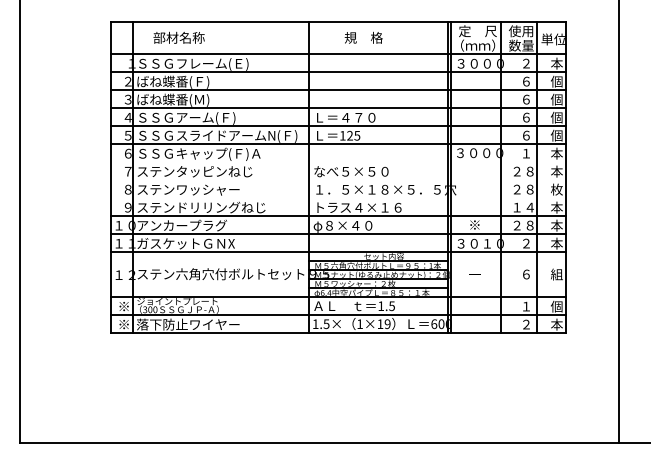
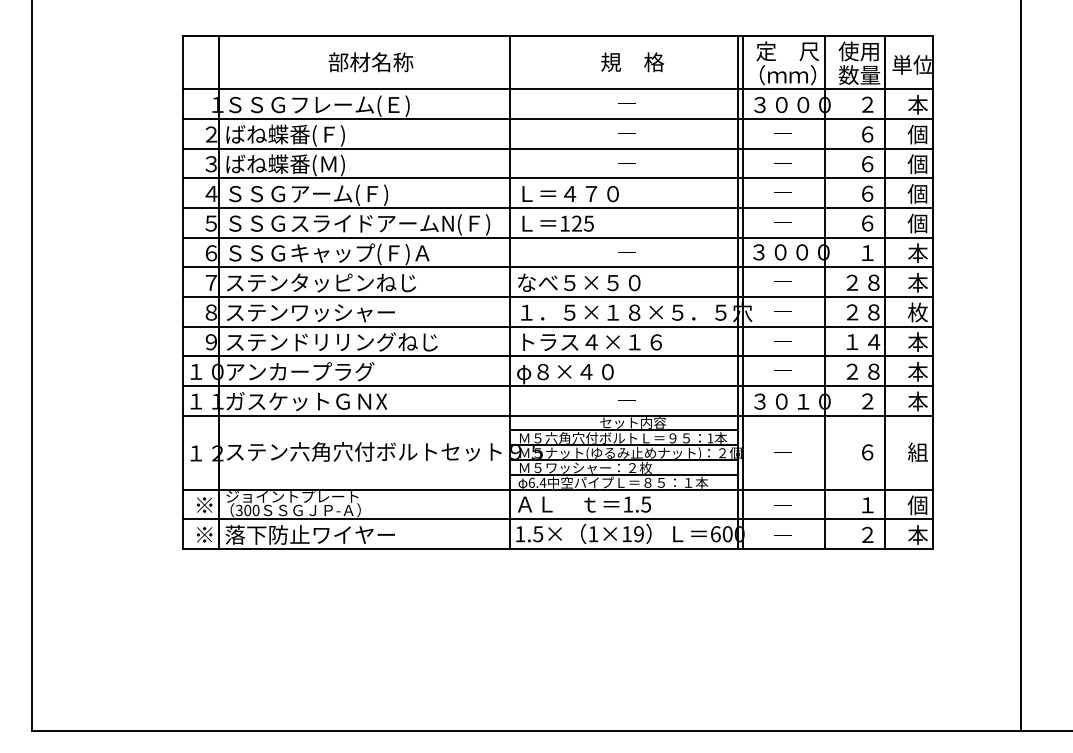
text: (178, 37) -> (370, 61), moved
text: (363, 37) -> (632, 61), moved
line: (337, 162) -> (556, 267), added
line: (337, 180) -> (556, 297), added
line: (337, 198) -> (556, 327), added
text: (474, 224) -> (782, 369), ※ -> ―

